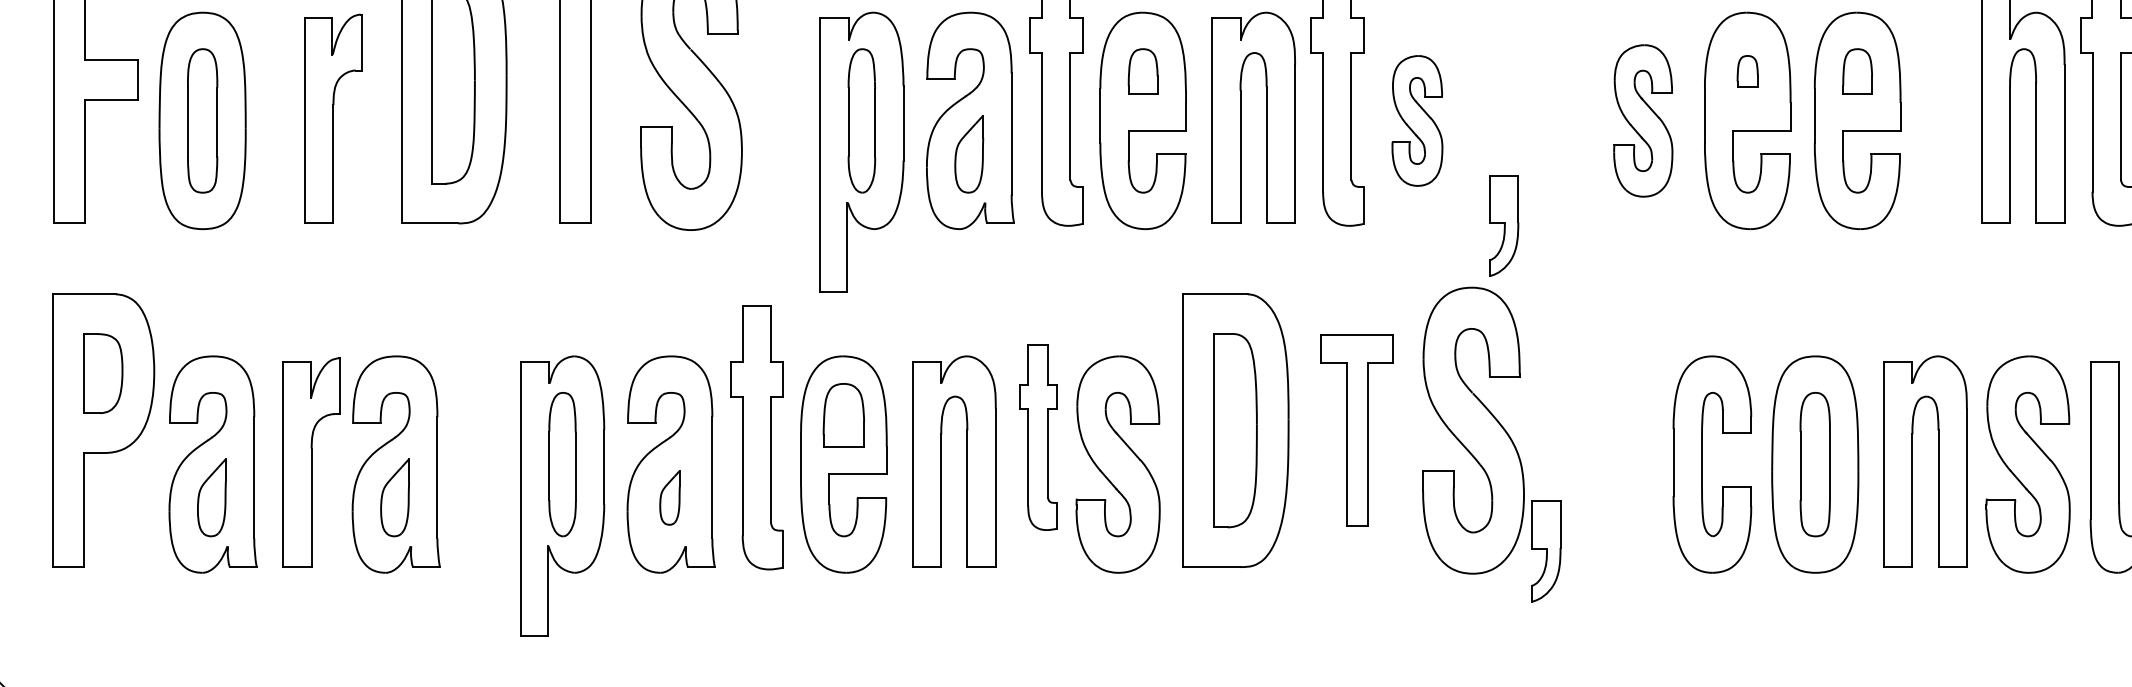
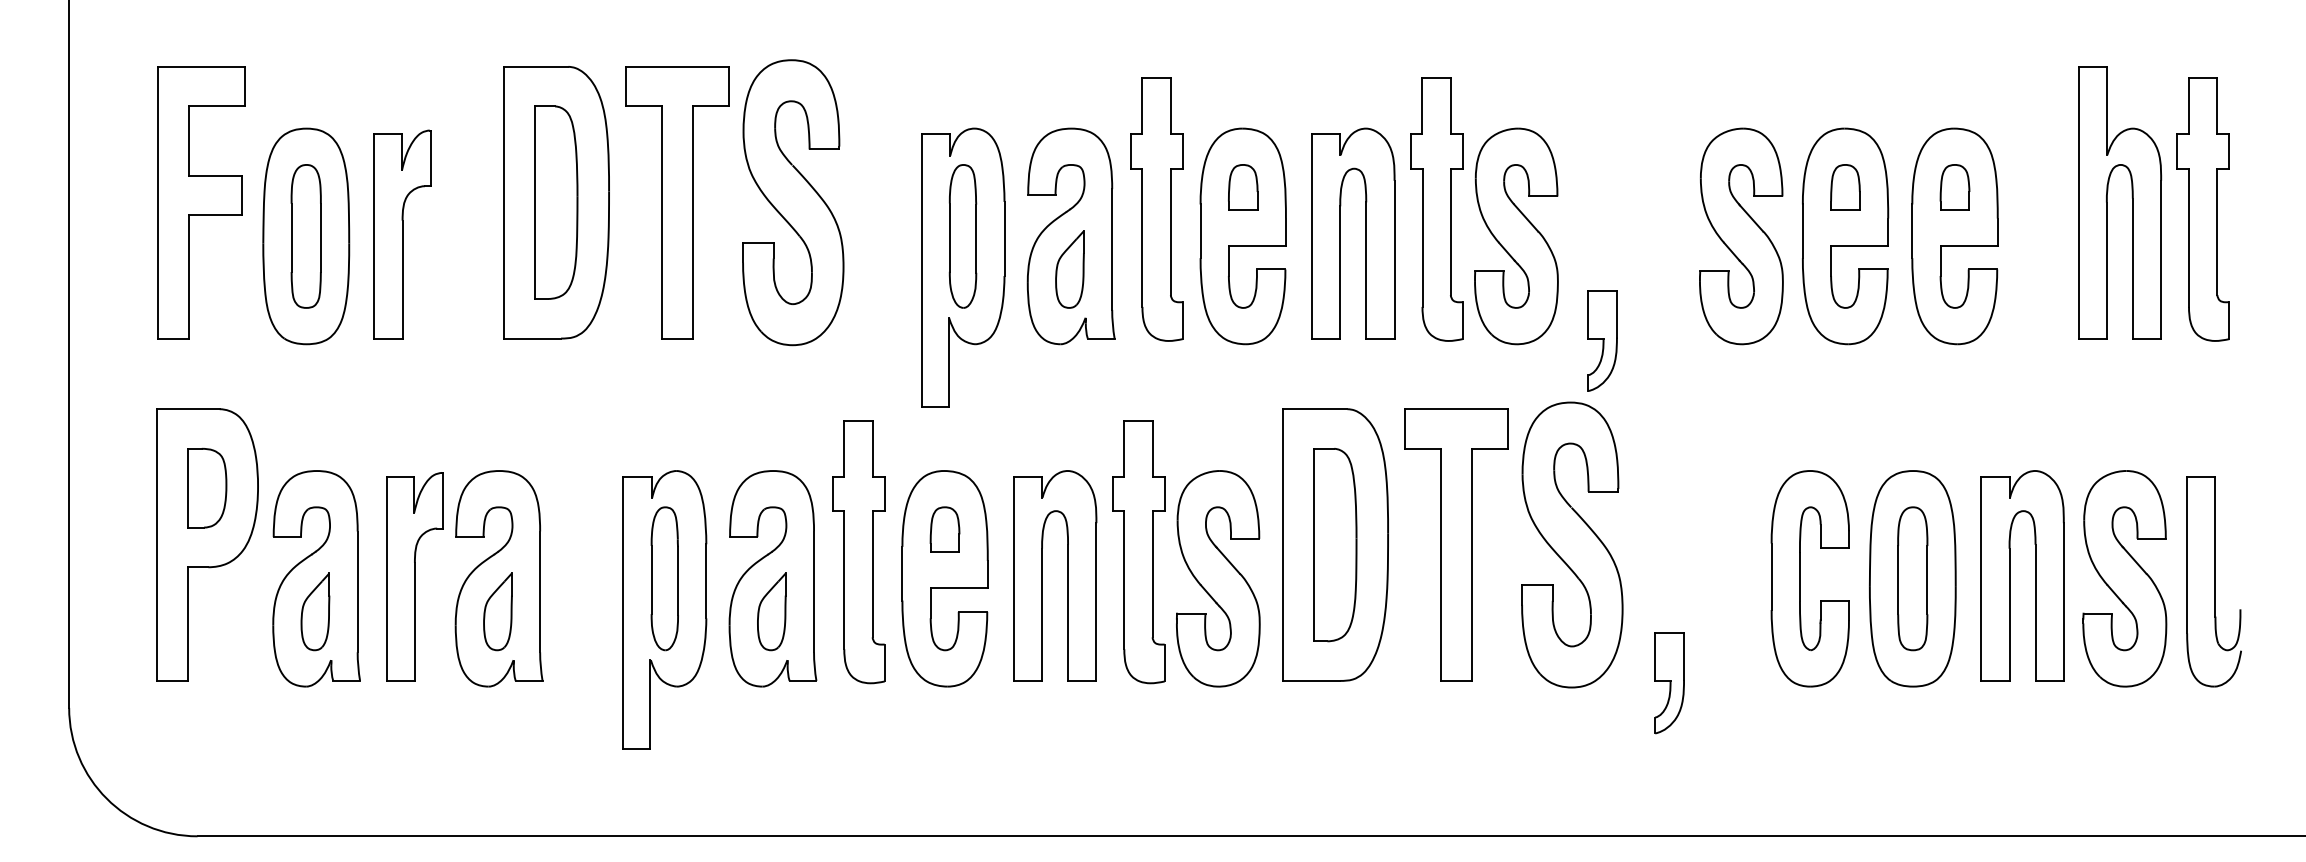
part: (1747, 71) -> (1845, 187), size x1.43
part: (333, 118) -> (402, 234), moved
part: (1417, 120) -> (1516, 236), size x1.67
part: (1643, 120) -> (1741, 236), size x1.43
part: (843, 415) -> (944, 529), size x0.71
part: (1357, 430) -> (1456, 544), size x1.43
part: (1038, 438) -> (1138, 552), size x1.43
part: (669, 497) -> (771, 611), size x1.43
part: (1545, 551) -> (1669, 683), moved

